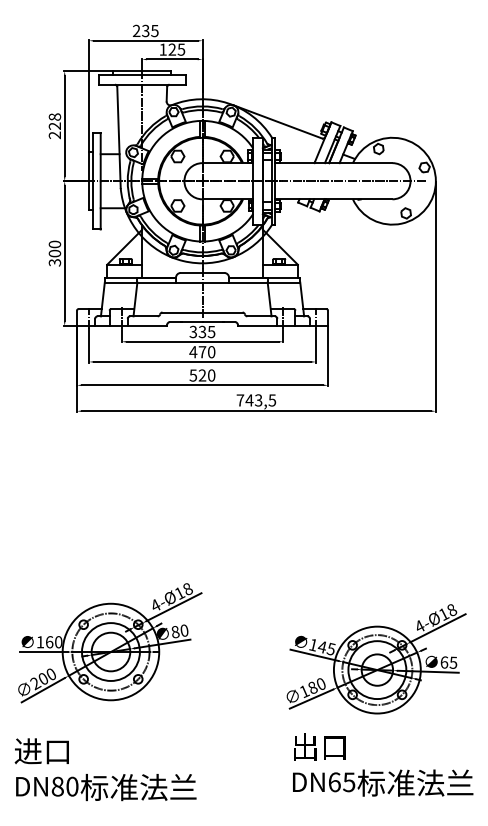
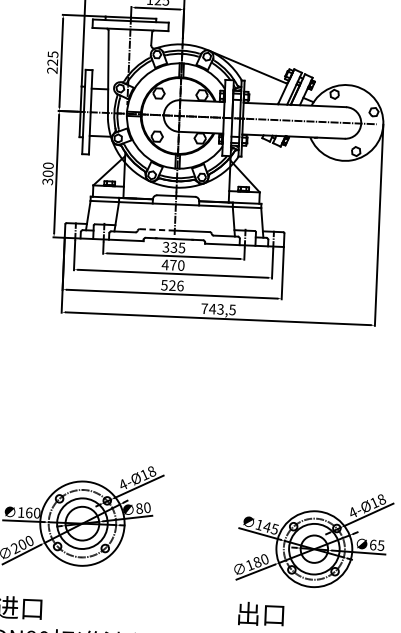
text: (54, 116) -> (52, 54), 228 -> 225
line: (183, 312) -> (158, 229), solid -> dashed
text: (211, 375) -> (180, 285), 520 -> 526

